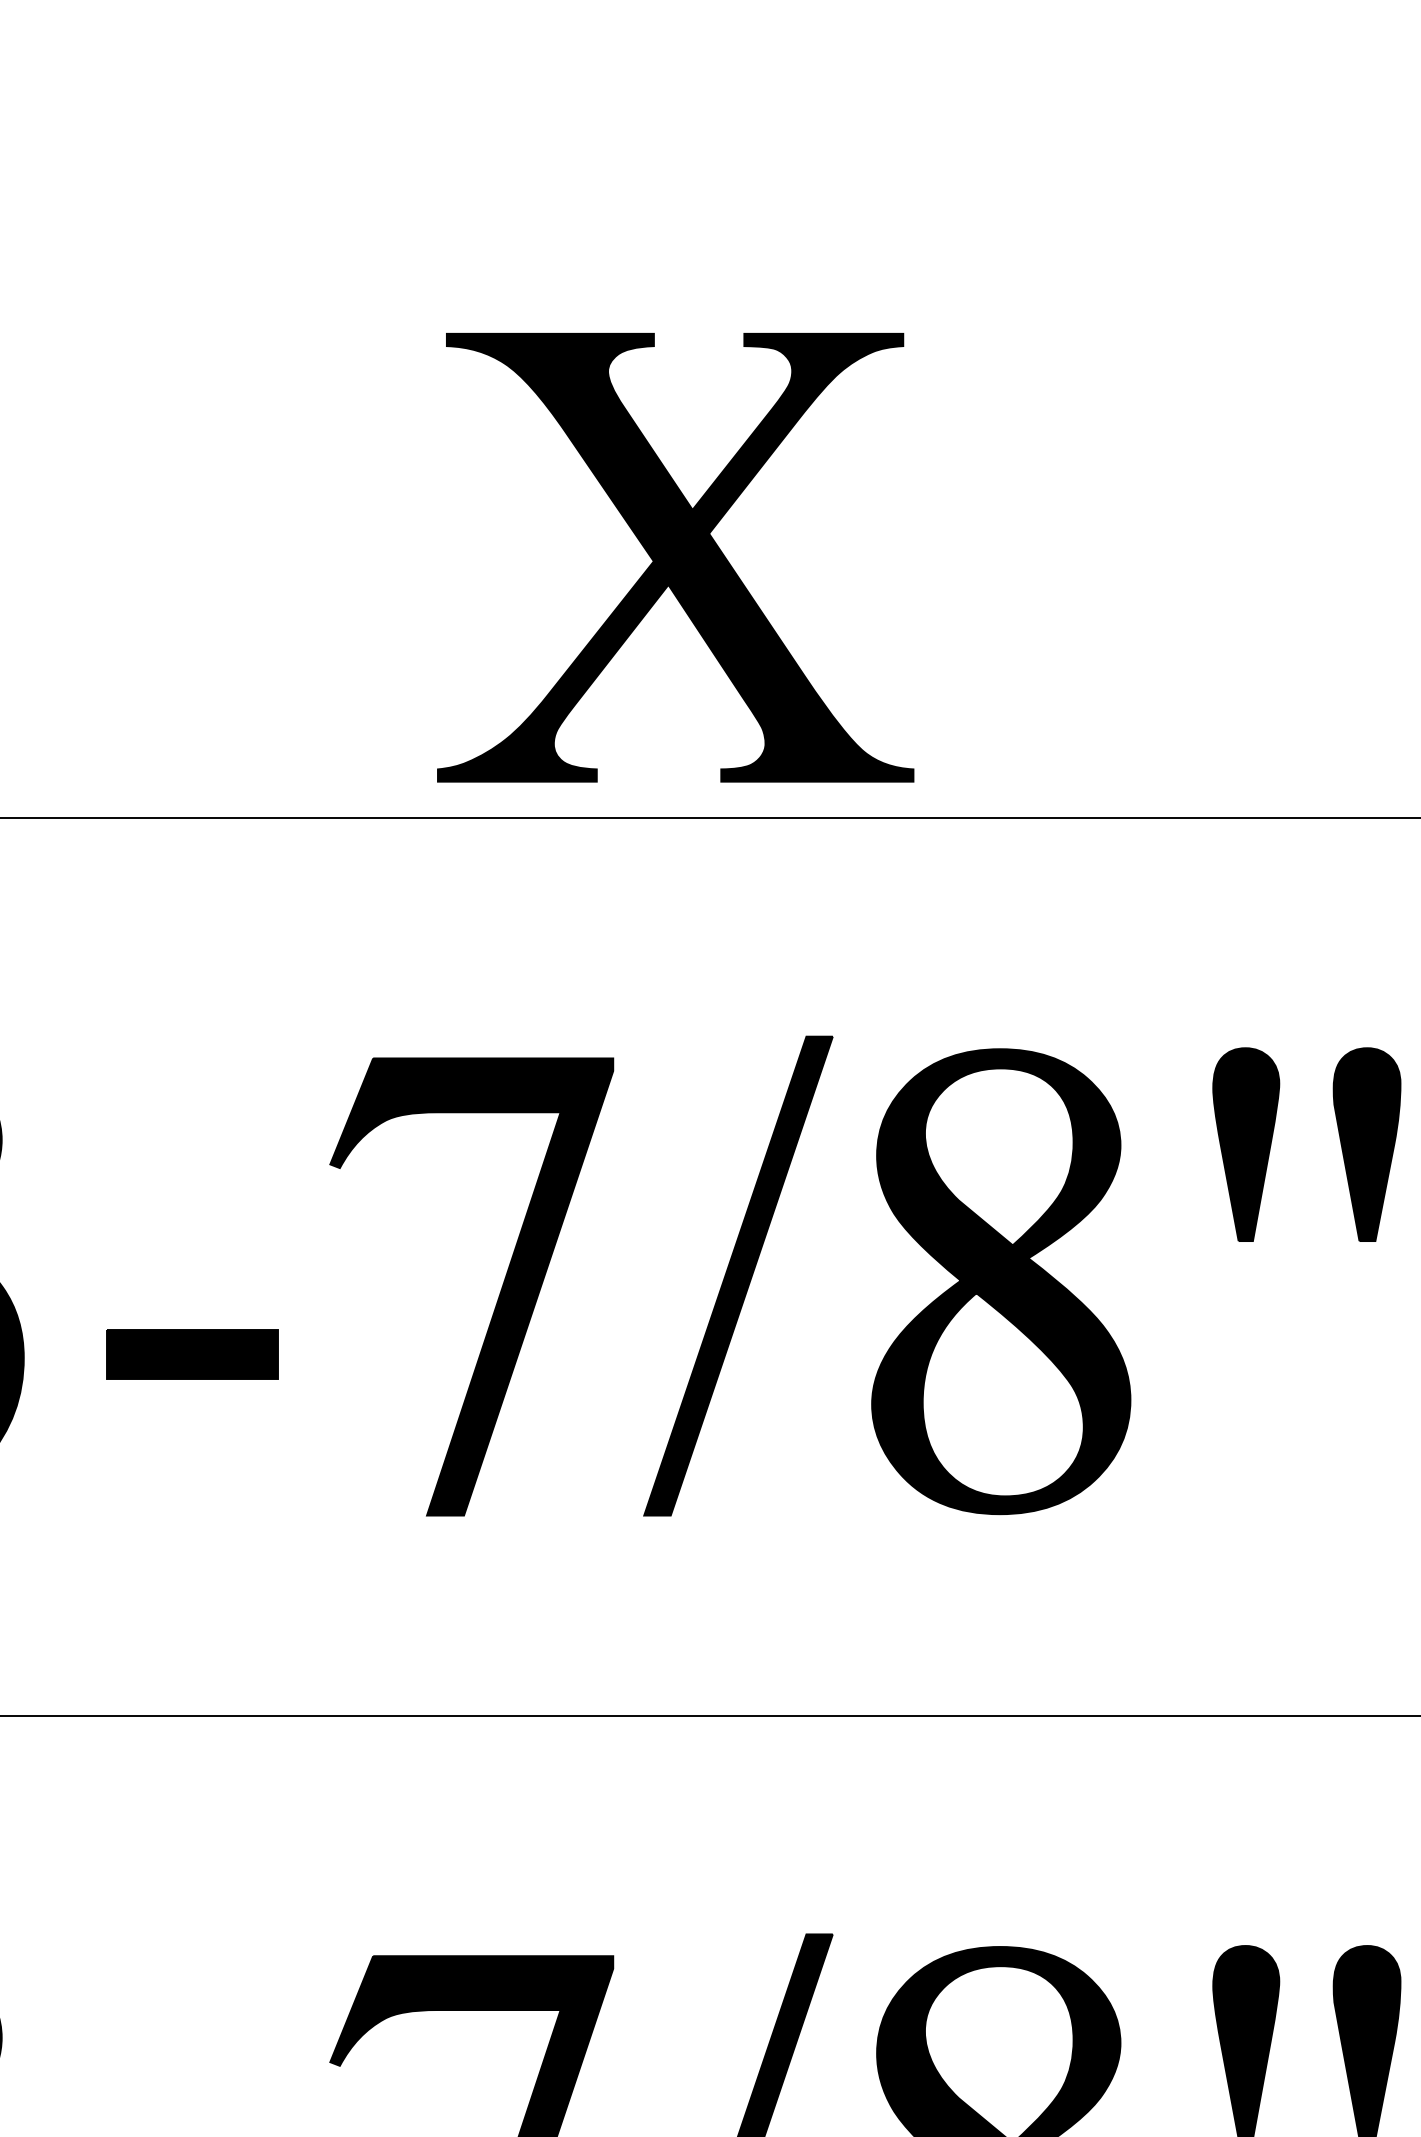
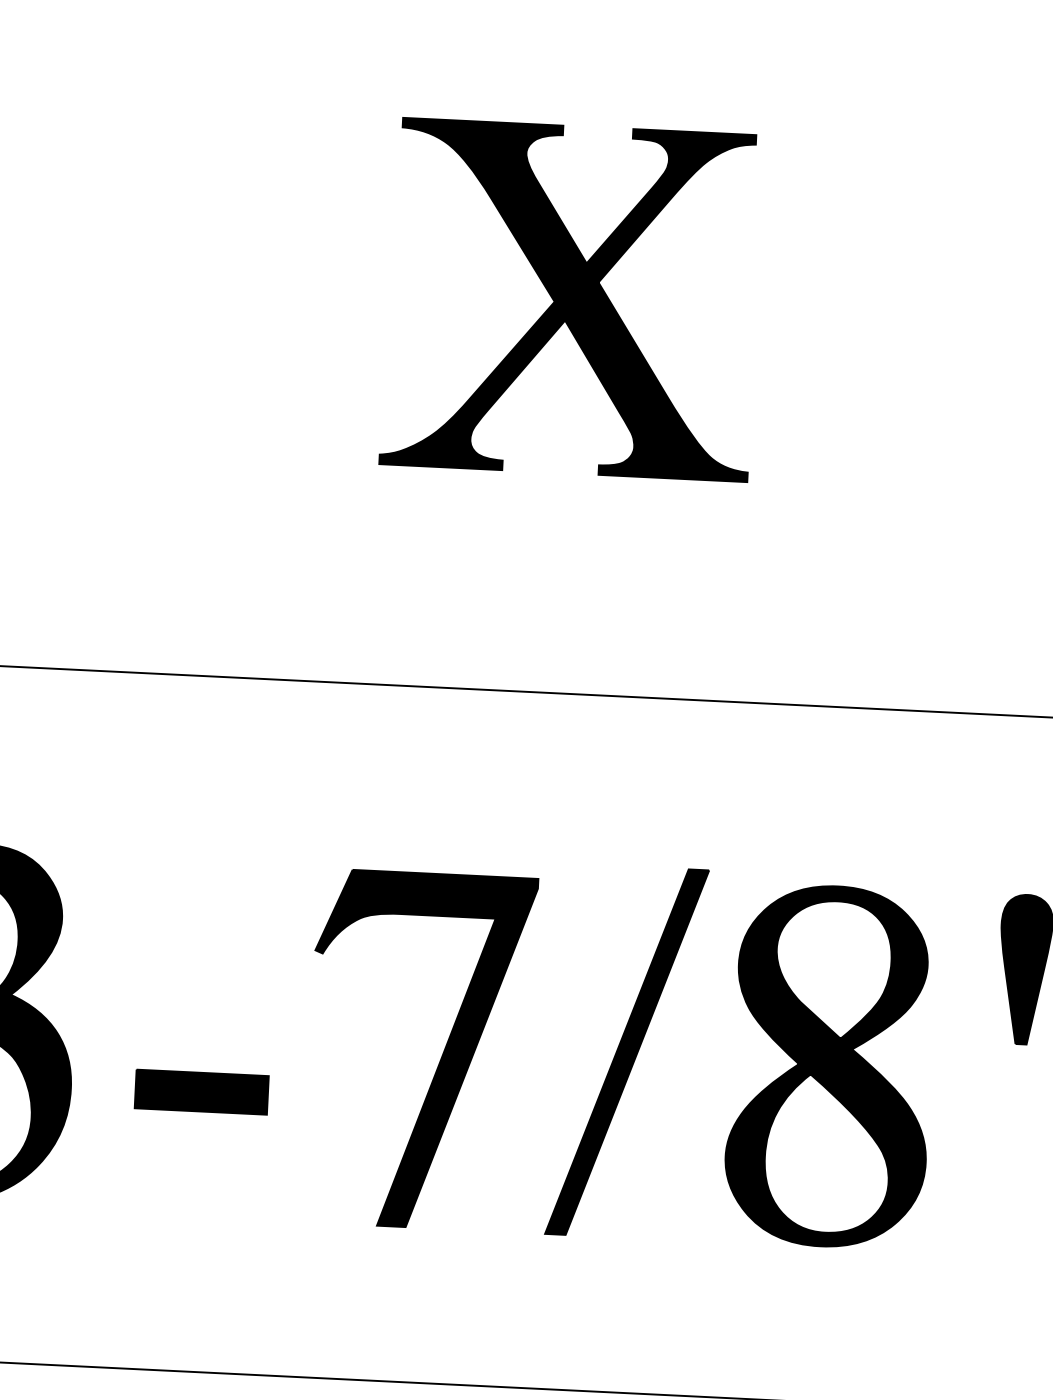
part: (675, 557) -> (571, 299), moved

